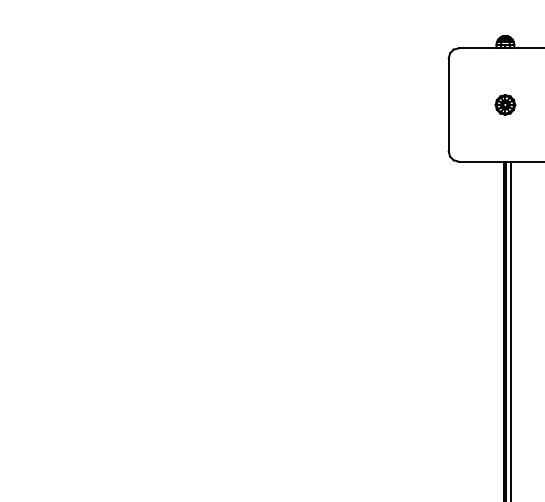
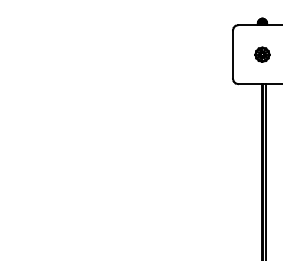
part: (505, 104) -> (262, 54), size x1.4

